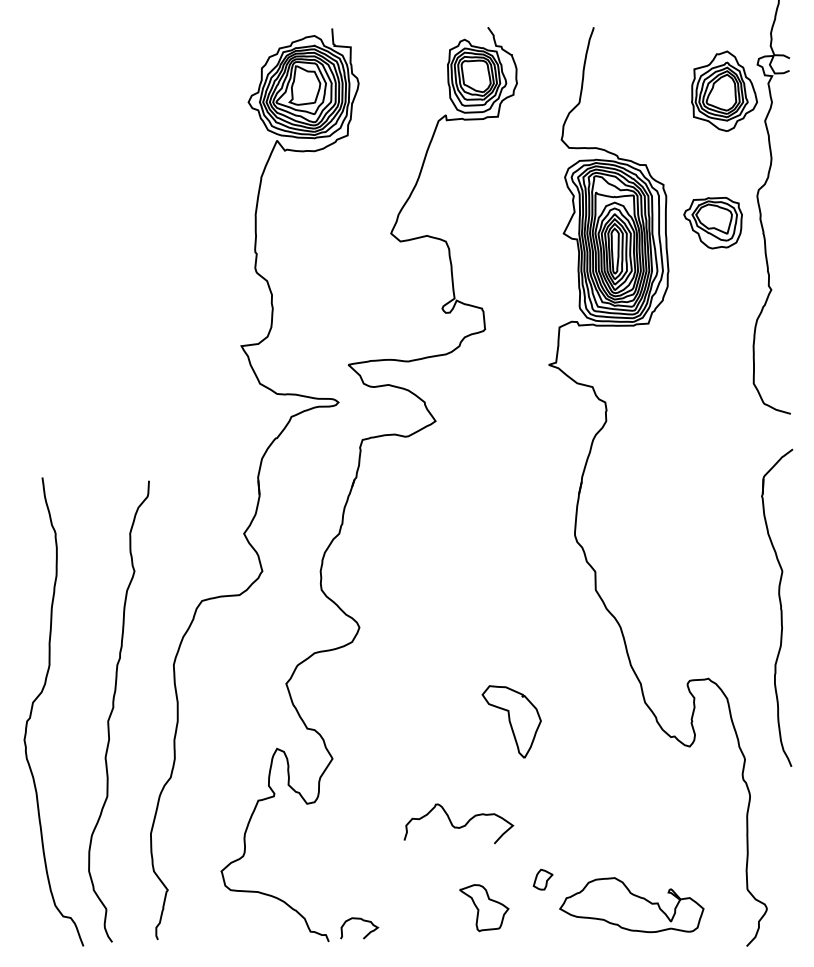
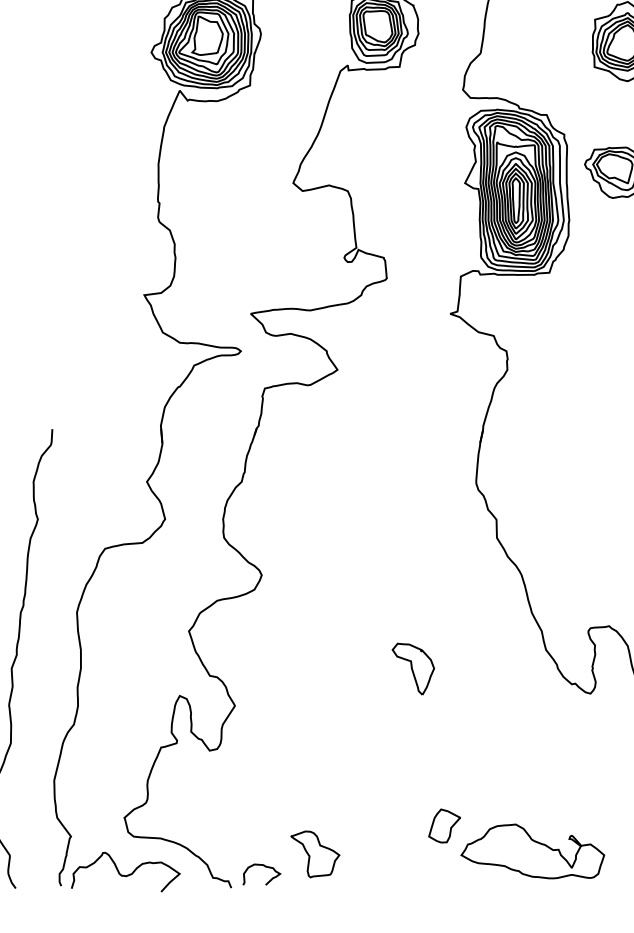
part: (511, 721) -> (413, 668), size x0.71
curve: (457, 826) -> (124, 874), moved
part: (542, 879) -> (443, 825), size x1.67
part: (484, 908) -> (315, 854), moved

